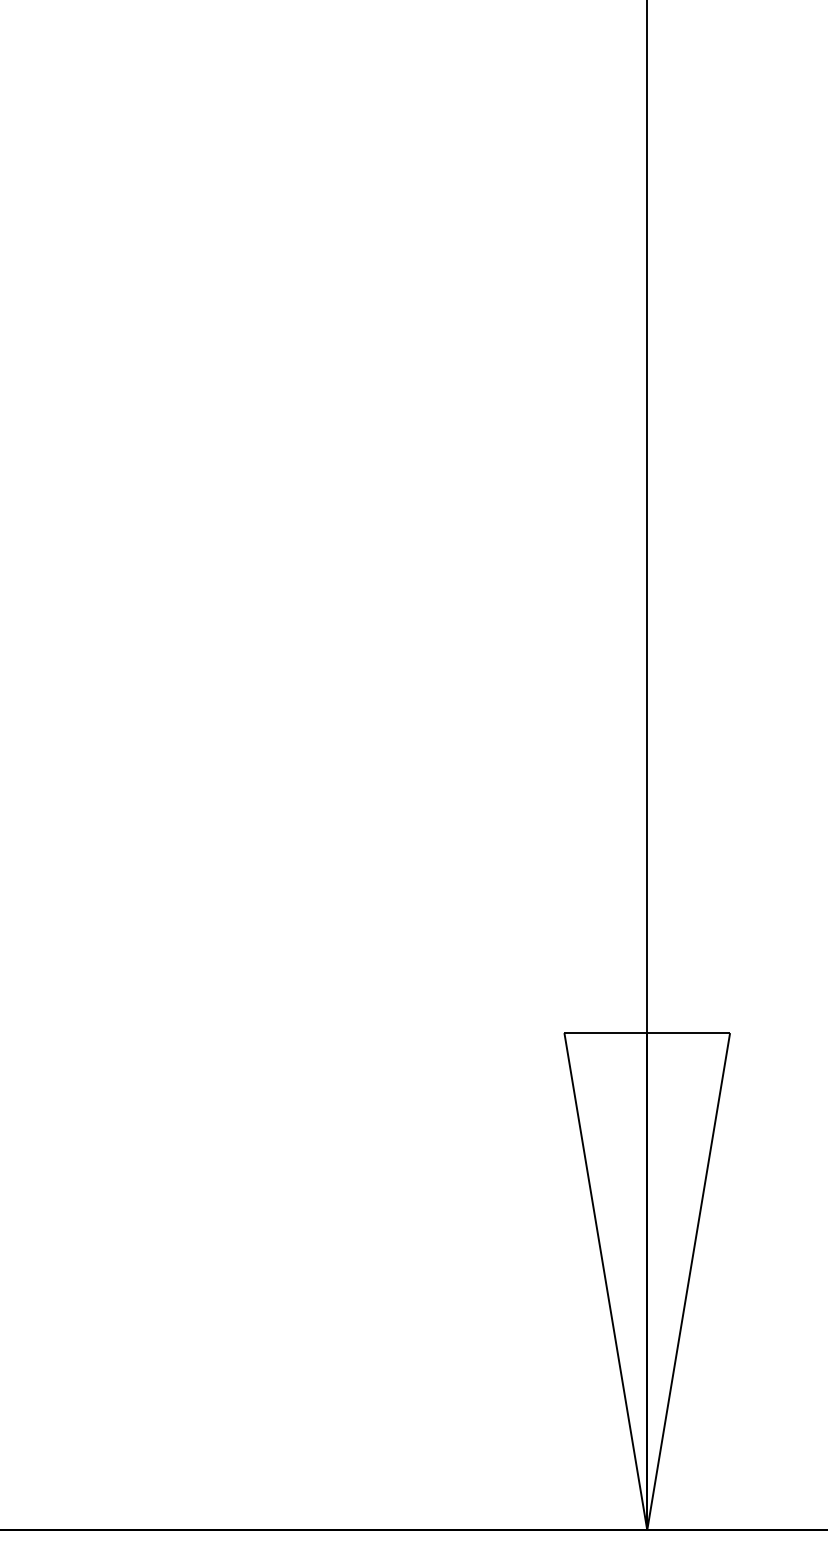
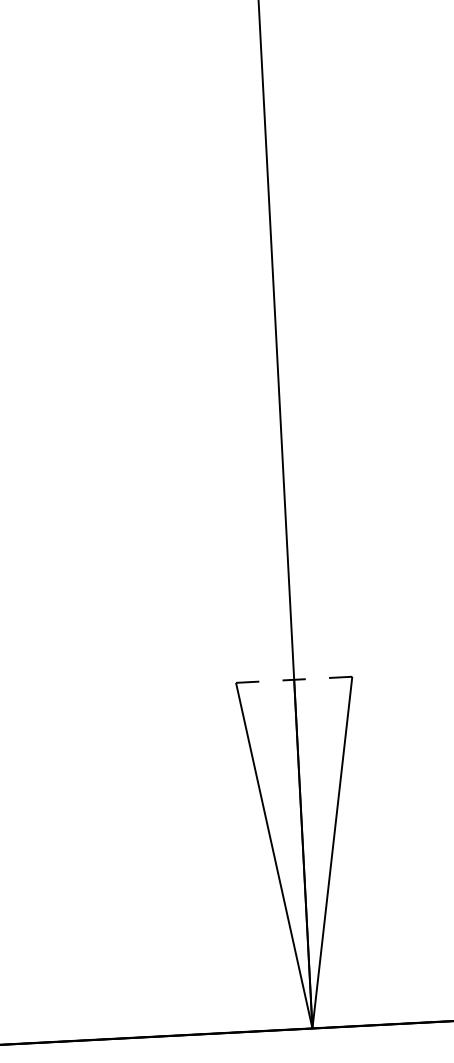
line: (647, 1033) -> (294, 680), solid -> dashed

